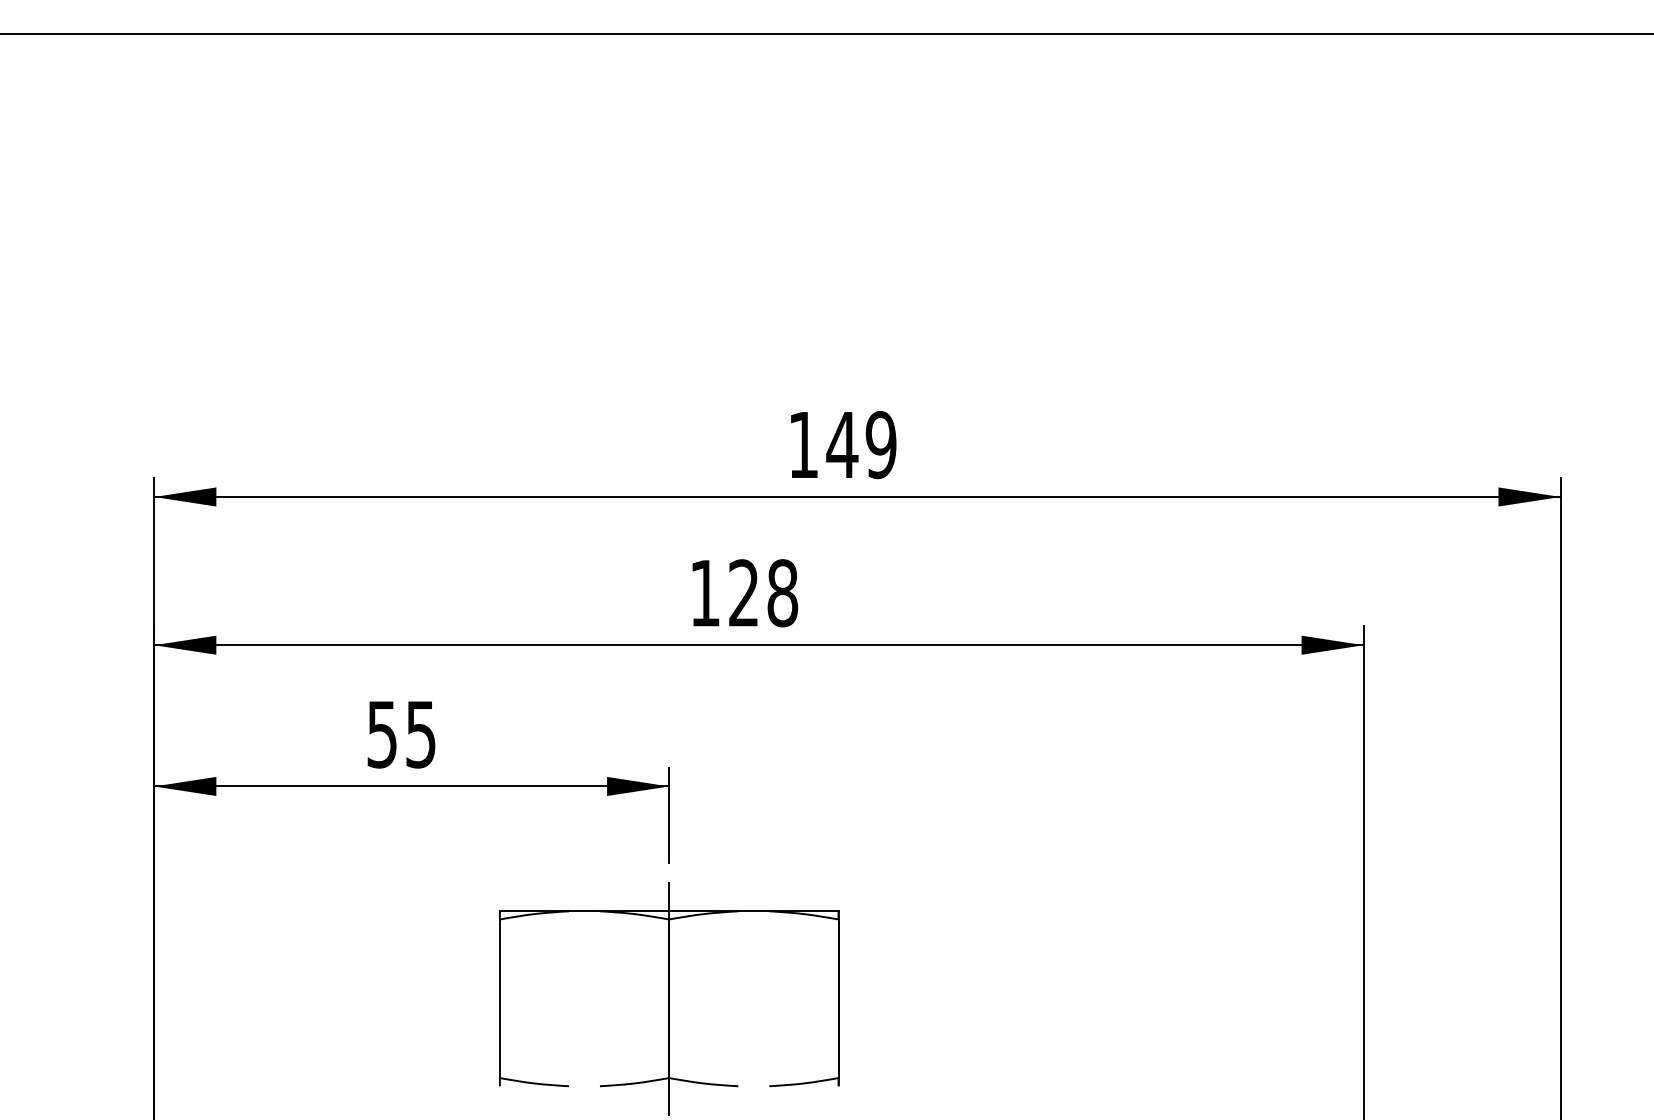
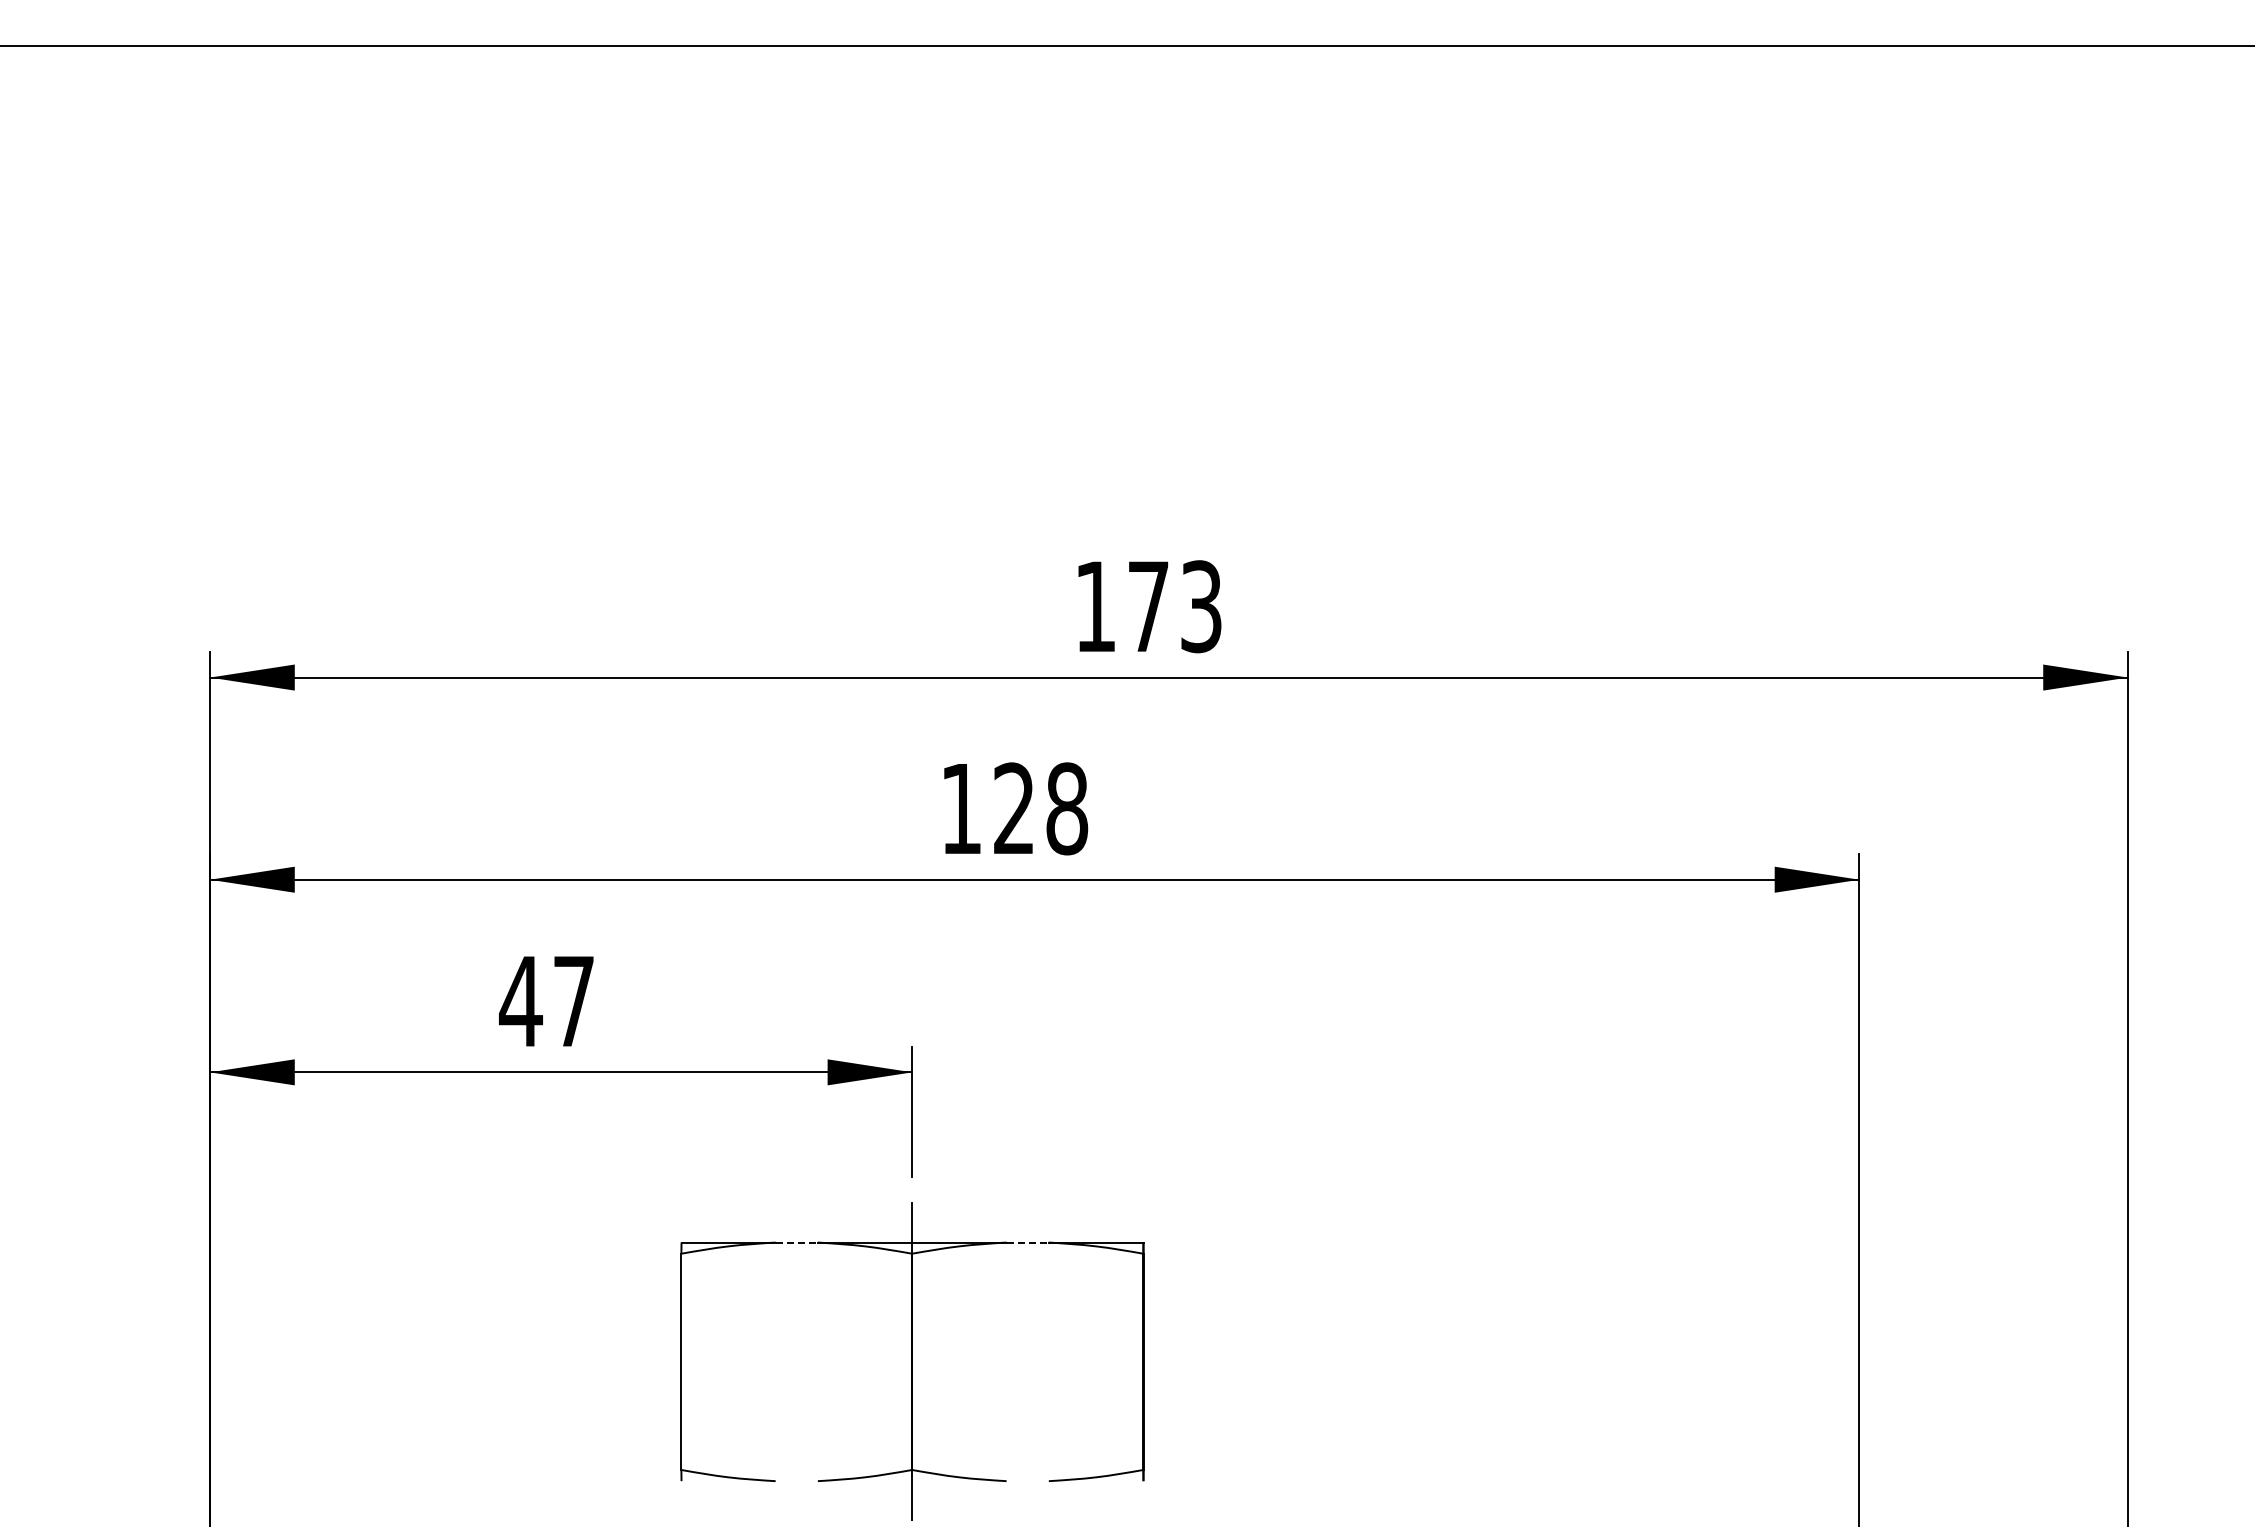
text: (861, 444) -> (1174, 606), 149 -> 173
text: (400, 735) -> (546, 1002), 55 -> 47
line: (585, 911) -> (797, 1242), solid -> dashed
line: (754, 911) -> (1028, 1242), solid -> dashed

